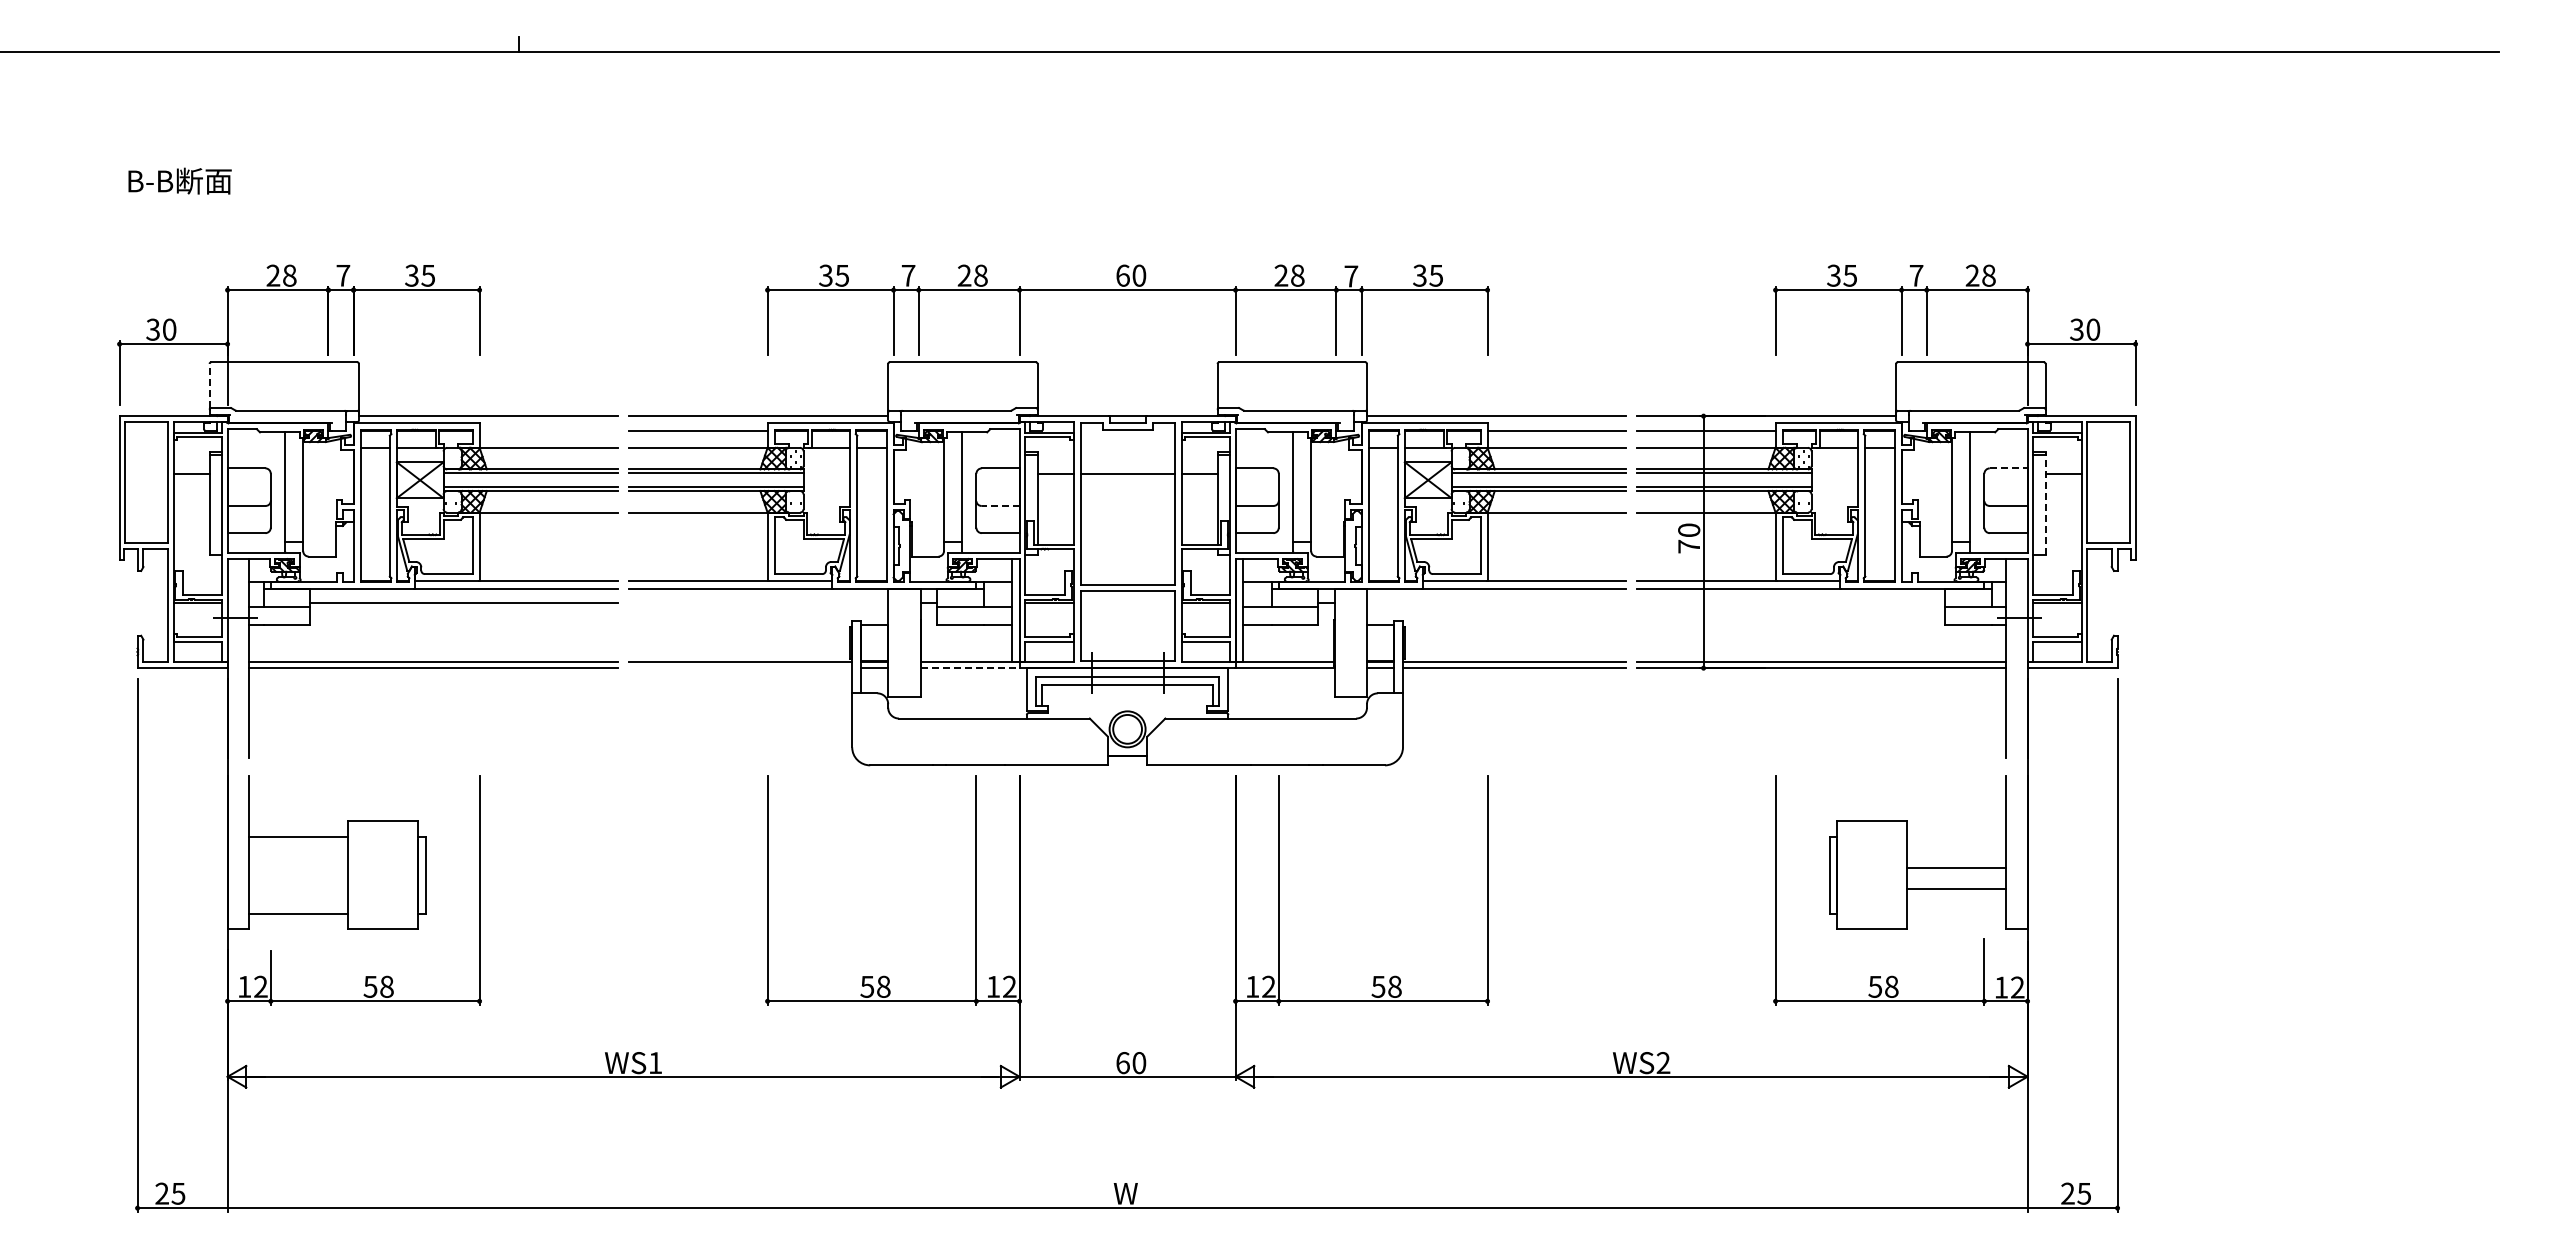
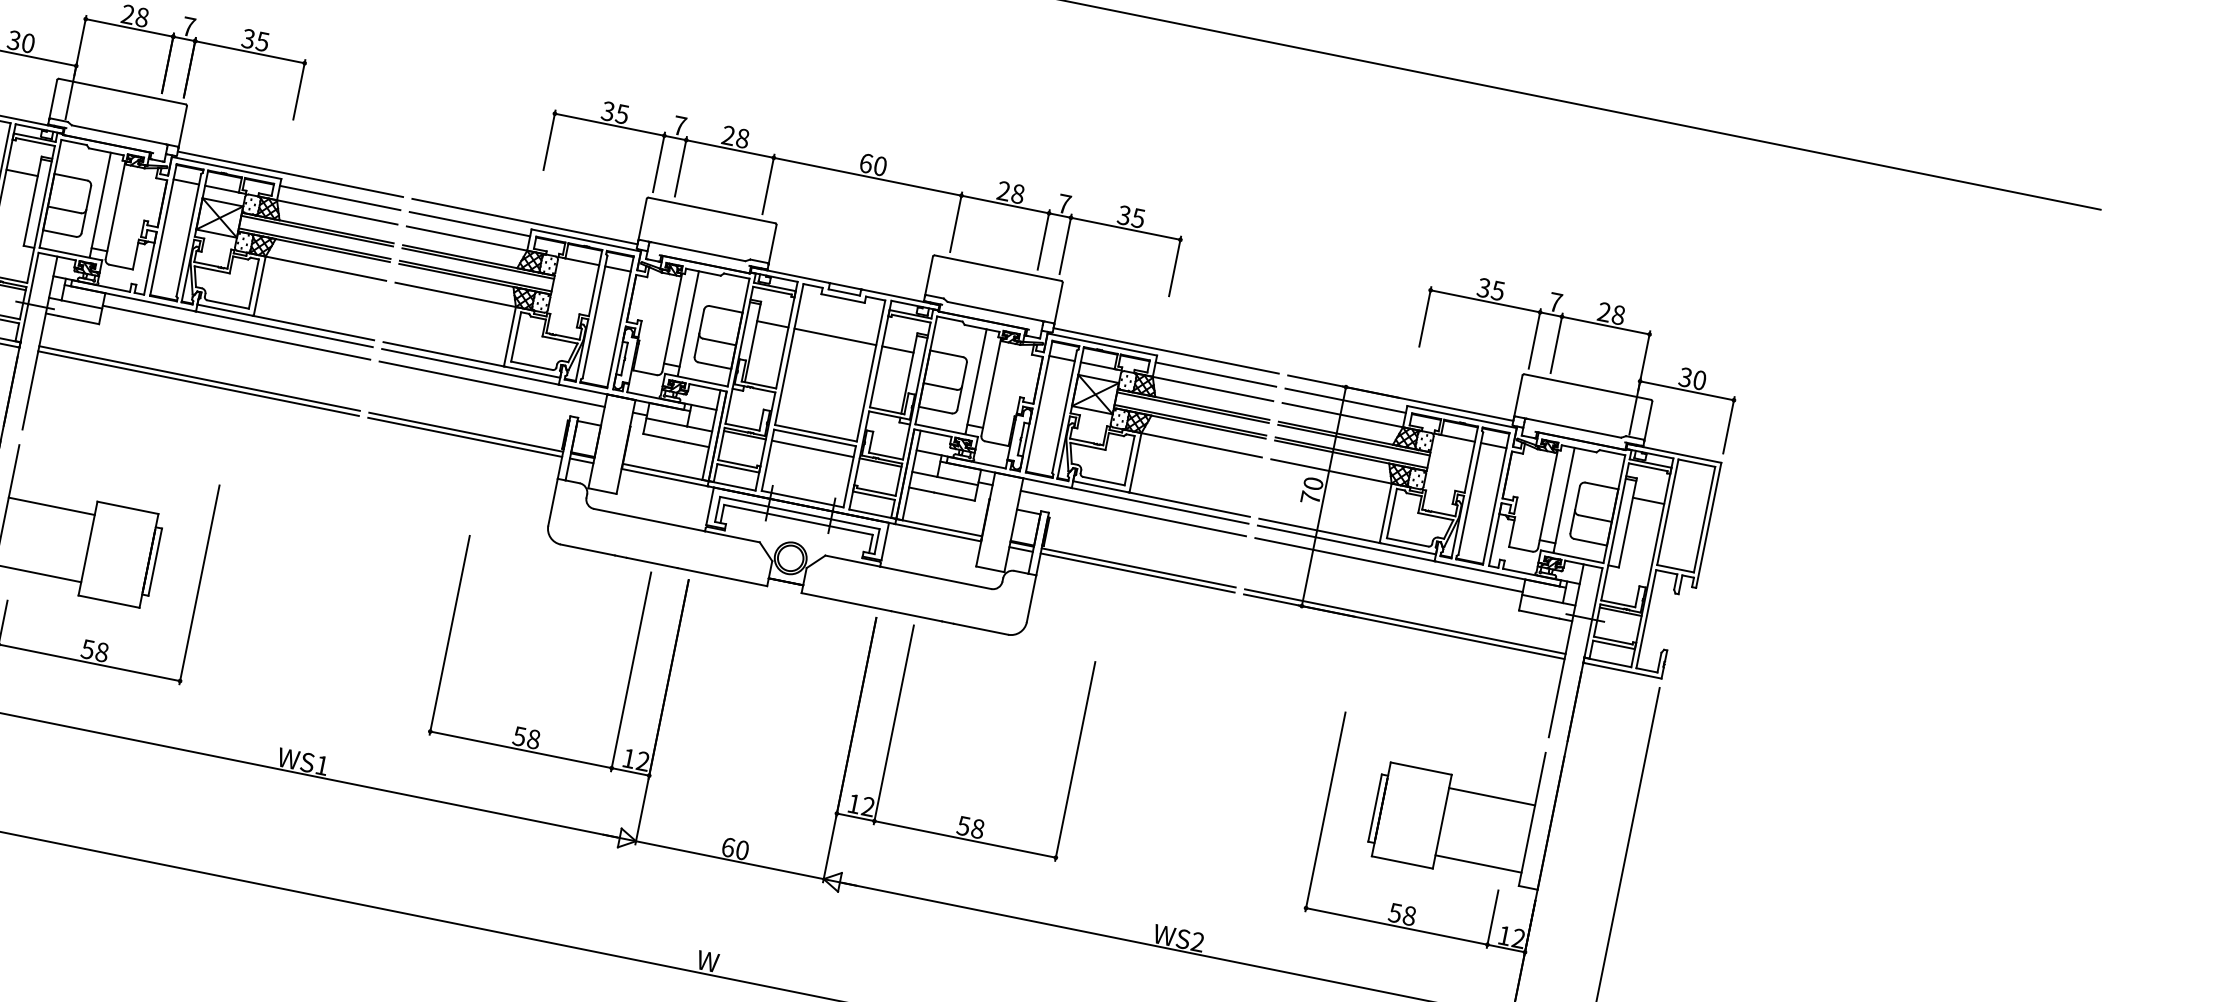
line: (209, 385) -> (53, 98), dashed -> solid
line: (548, 431) -> (339, 198), added
line: (2008, 468) -> (1601, 486), dashed -> solid
line: (2045, 502) -> (1627, 522), dashed -> solid
line: (1000, 505) -> (719, 341), dashed -> solid
line: (758, 603) -> (492, 384), added
line: (1127, 603) -> (812, 448), added
line: (1496, 603) -> (1133, 513), added
line: (1790, 603) -> (1388, 565), added
line: (740, 668) -> (465, 437), added
line: (971, 668) -> (665, 478), dashed -> solid
line: (1955, 868) -> (1477, 864), moved
line: (1955, 888) -> (1491, 796), moved

